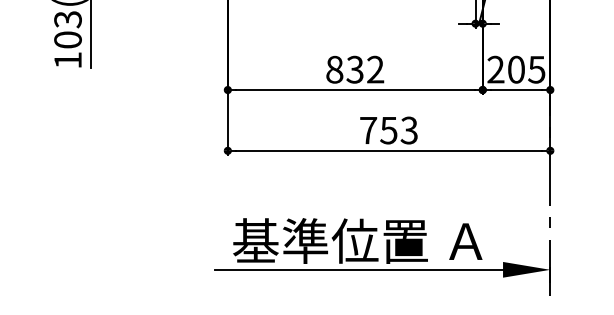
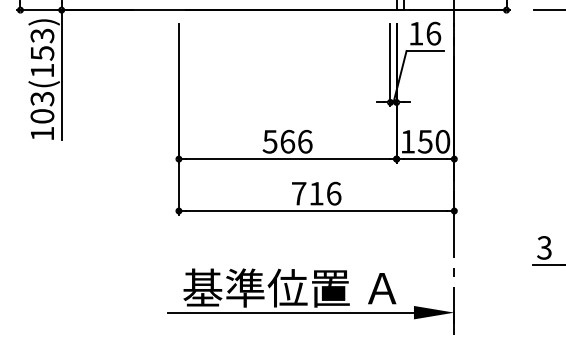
text: (354, 69) -> (287, 141), 832 -> 566
text: (516, 69) -> (425, 141), 205 -> 150
text: (399, 130) -> (325, 193), 753 -> 716

